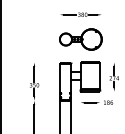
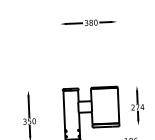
part: (80, 39) -> (89, 56), removed

